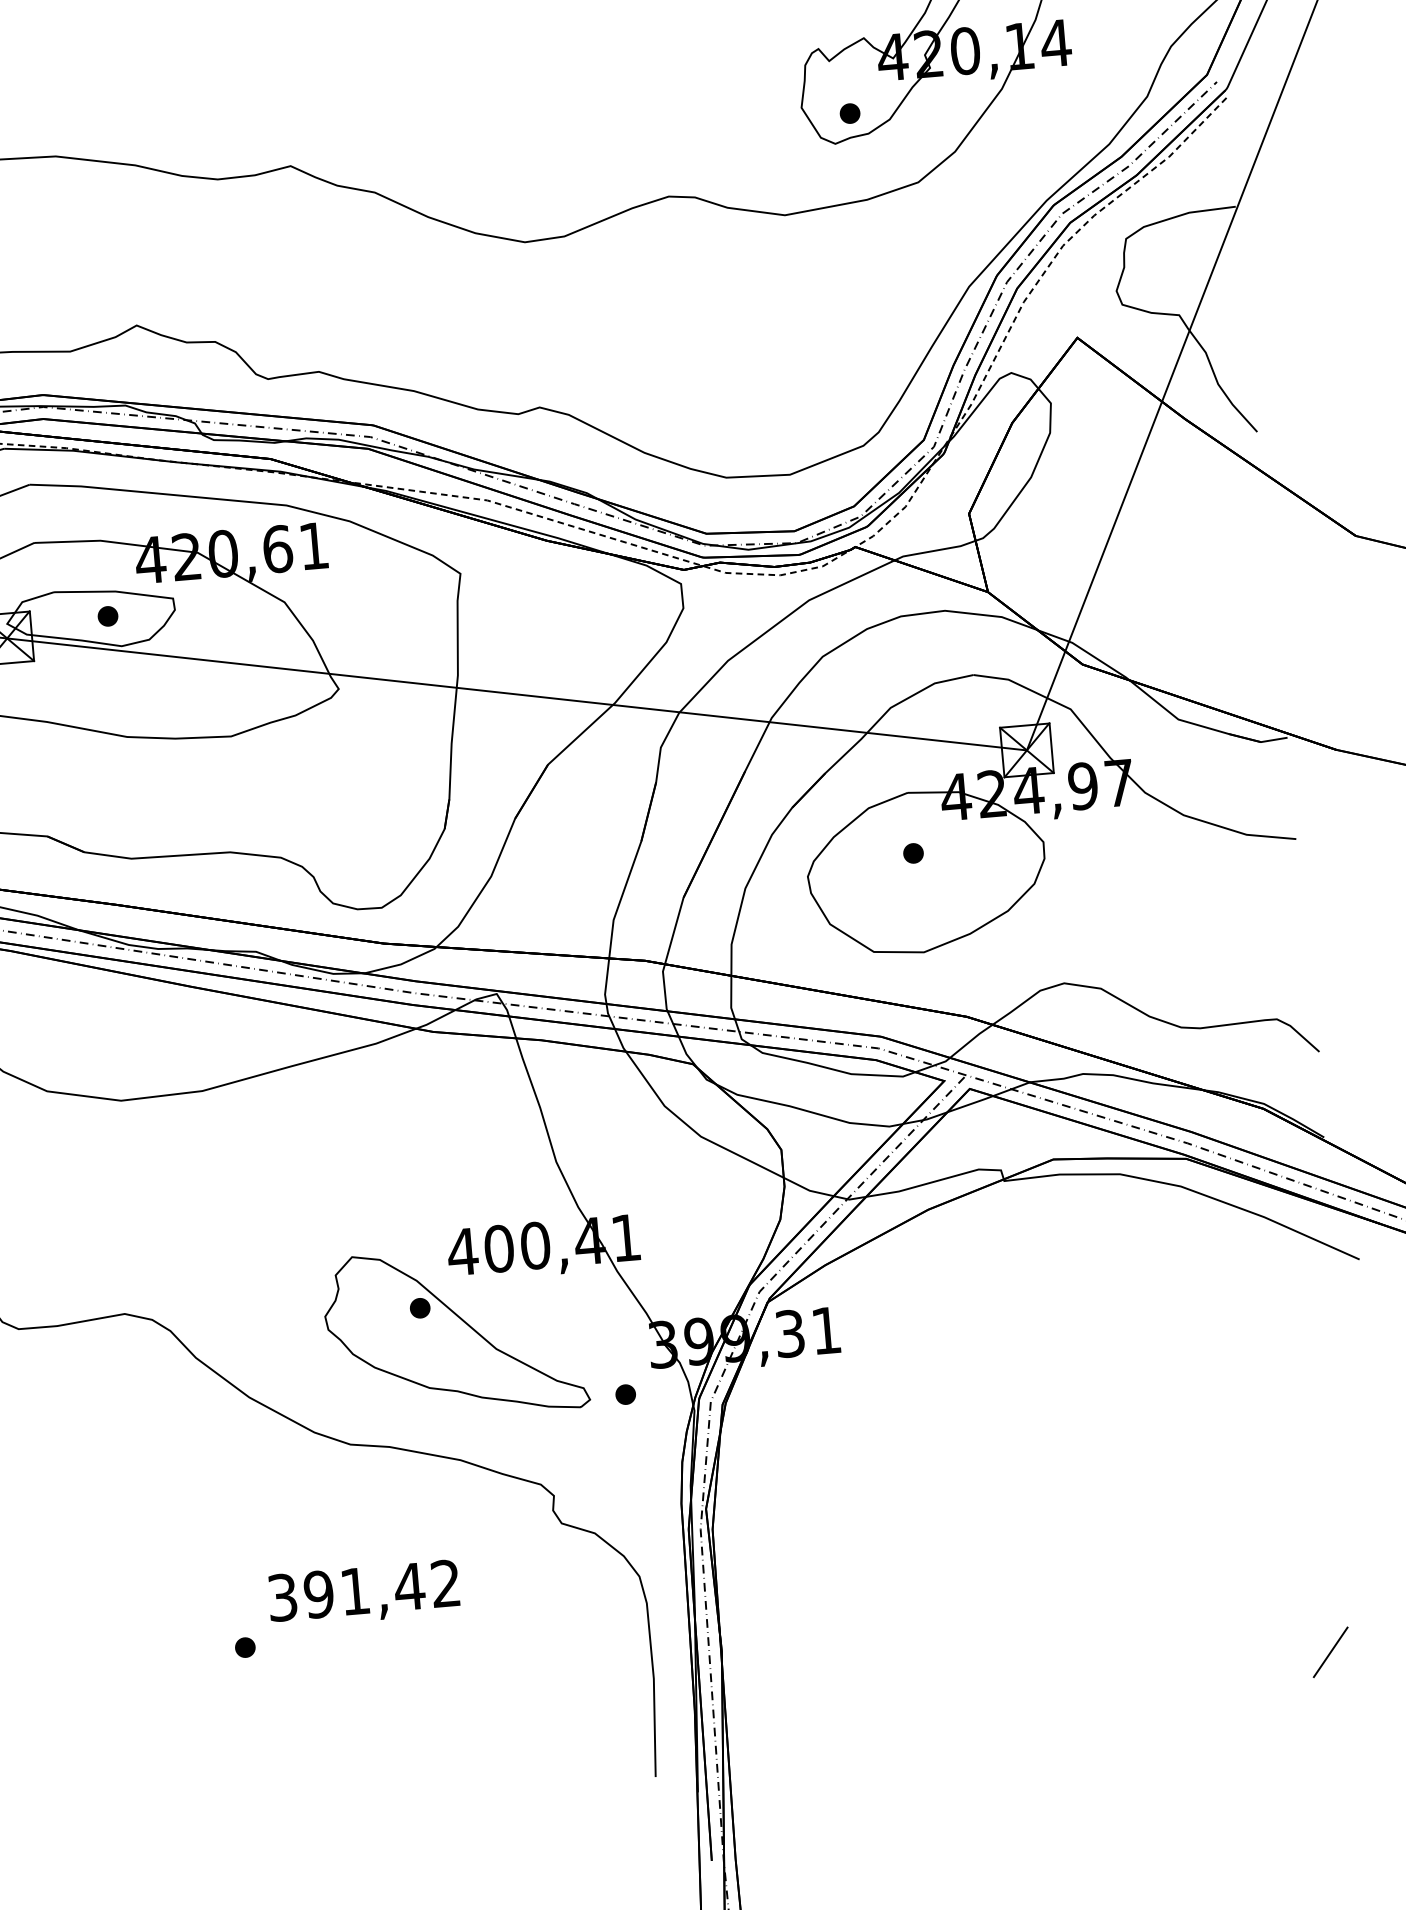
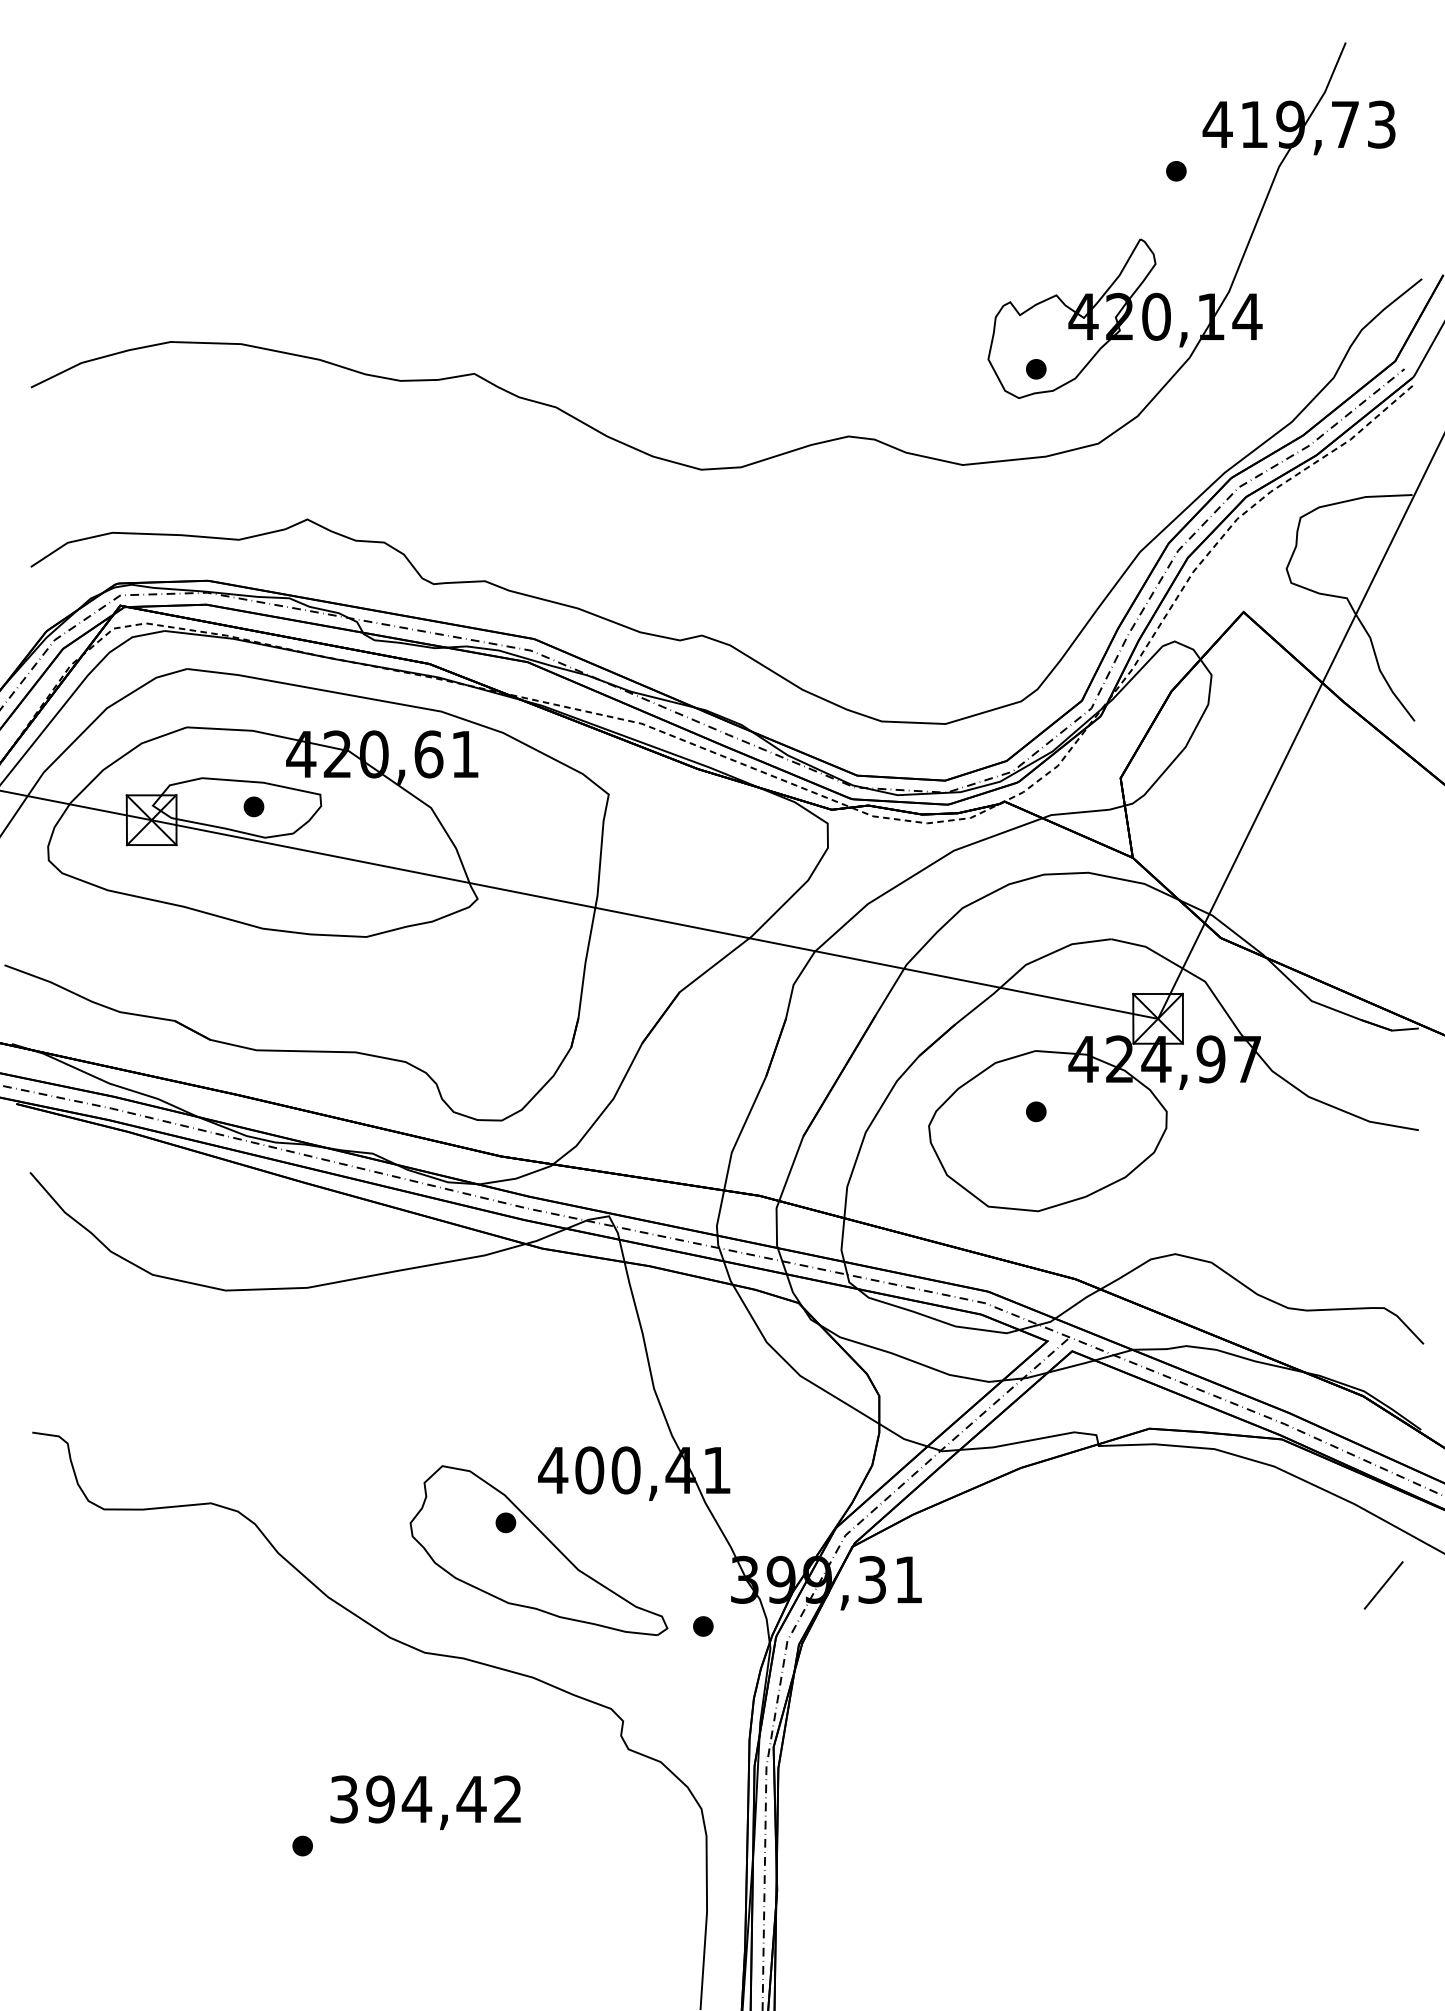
text: (354, 1591) -> (416, 1799), 391,42 -> 394,42
line: (1330, 1652) -> (1383, 1585), moved

